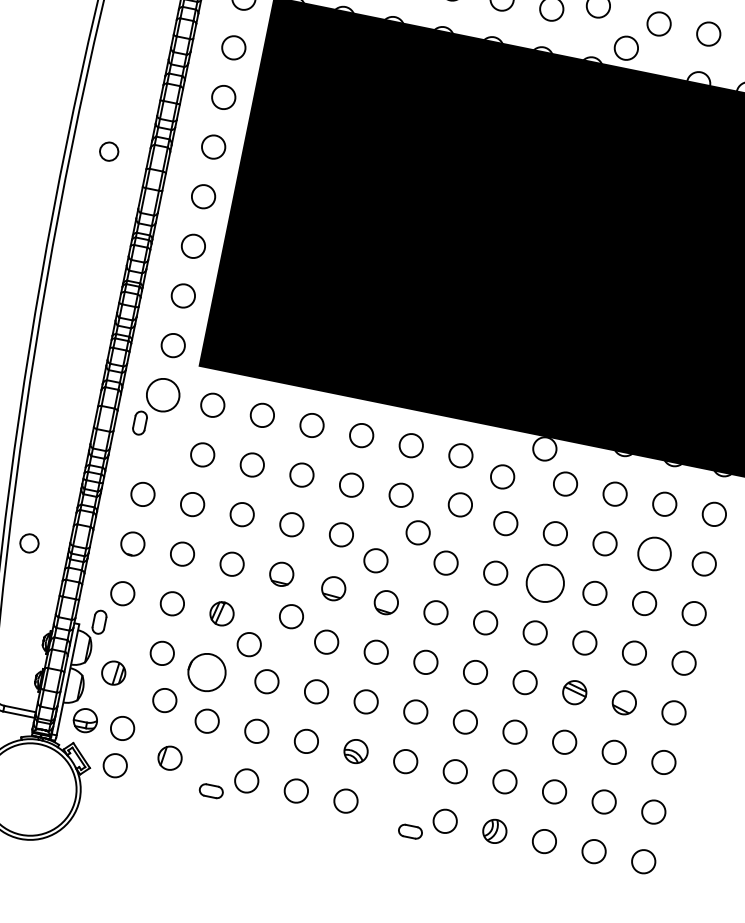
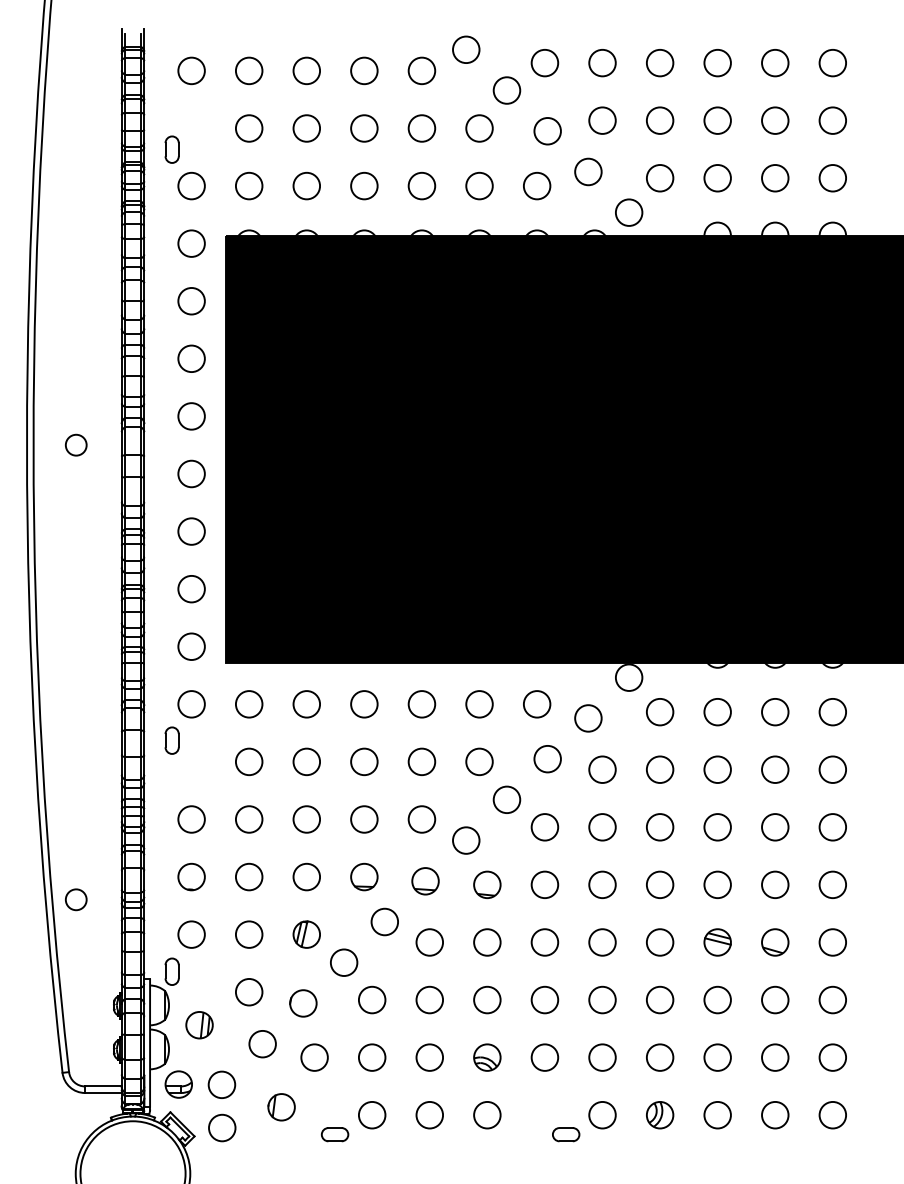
circle: (163, 395) -> (191, 704), size x0.71
circle: (654, 553) -> (775, 769), size x0.71
circle: (544, 583) -> (659, 827), size x0.62
circle: (207, 672) -> (303, 1003), size x0.62

